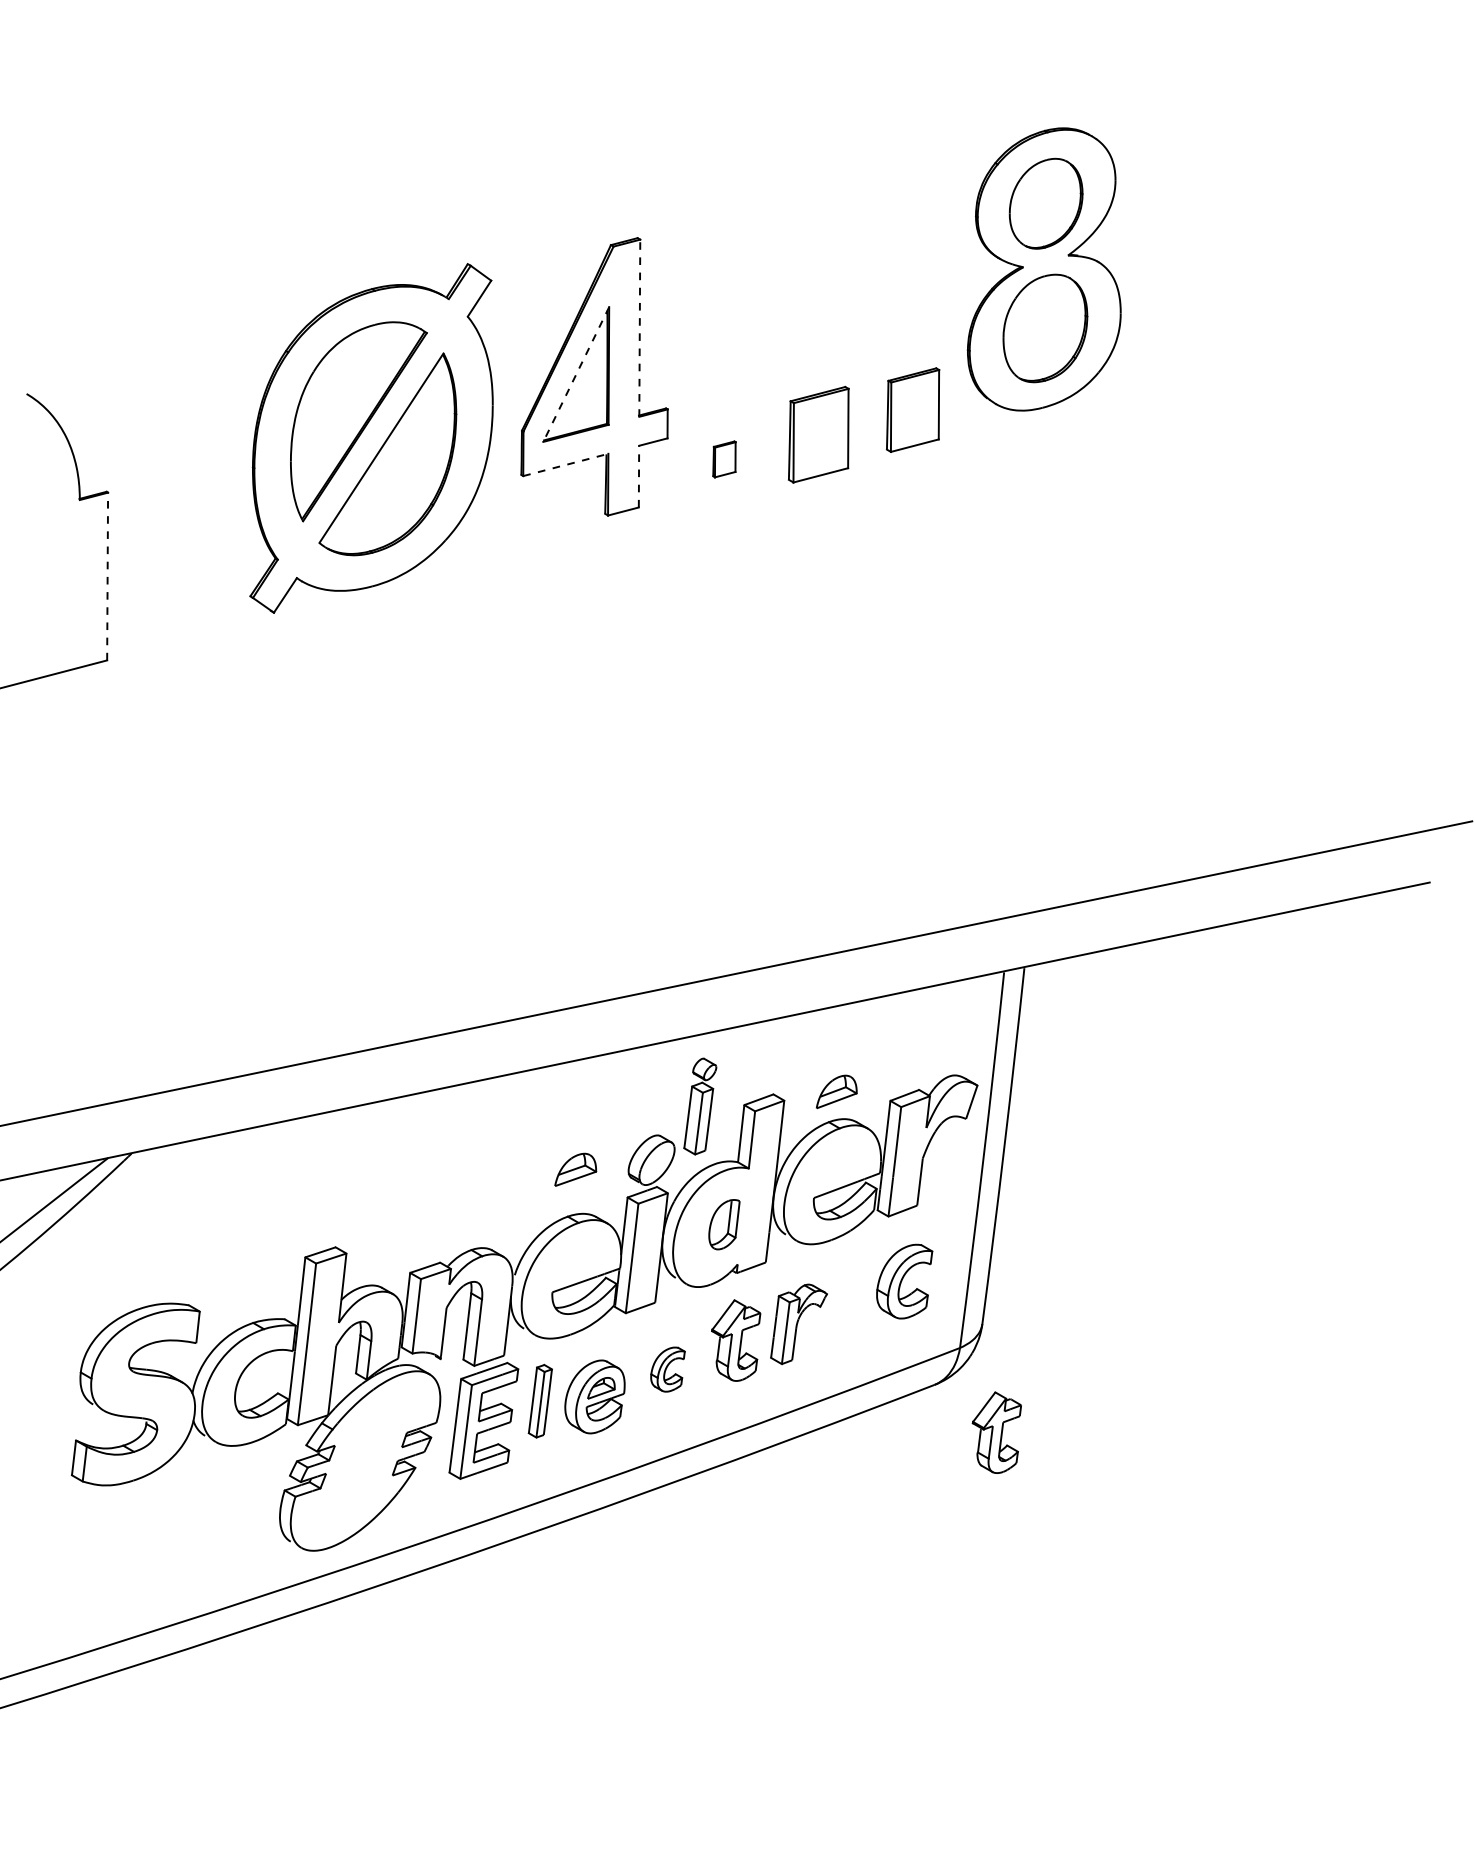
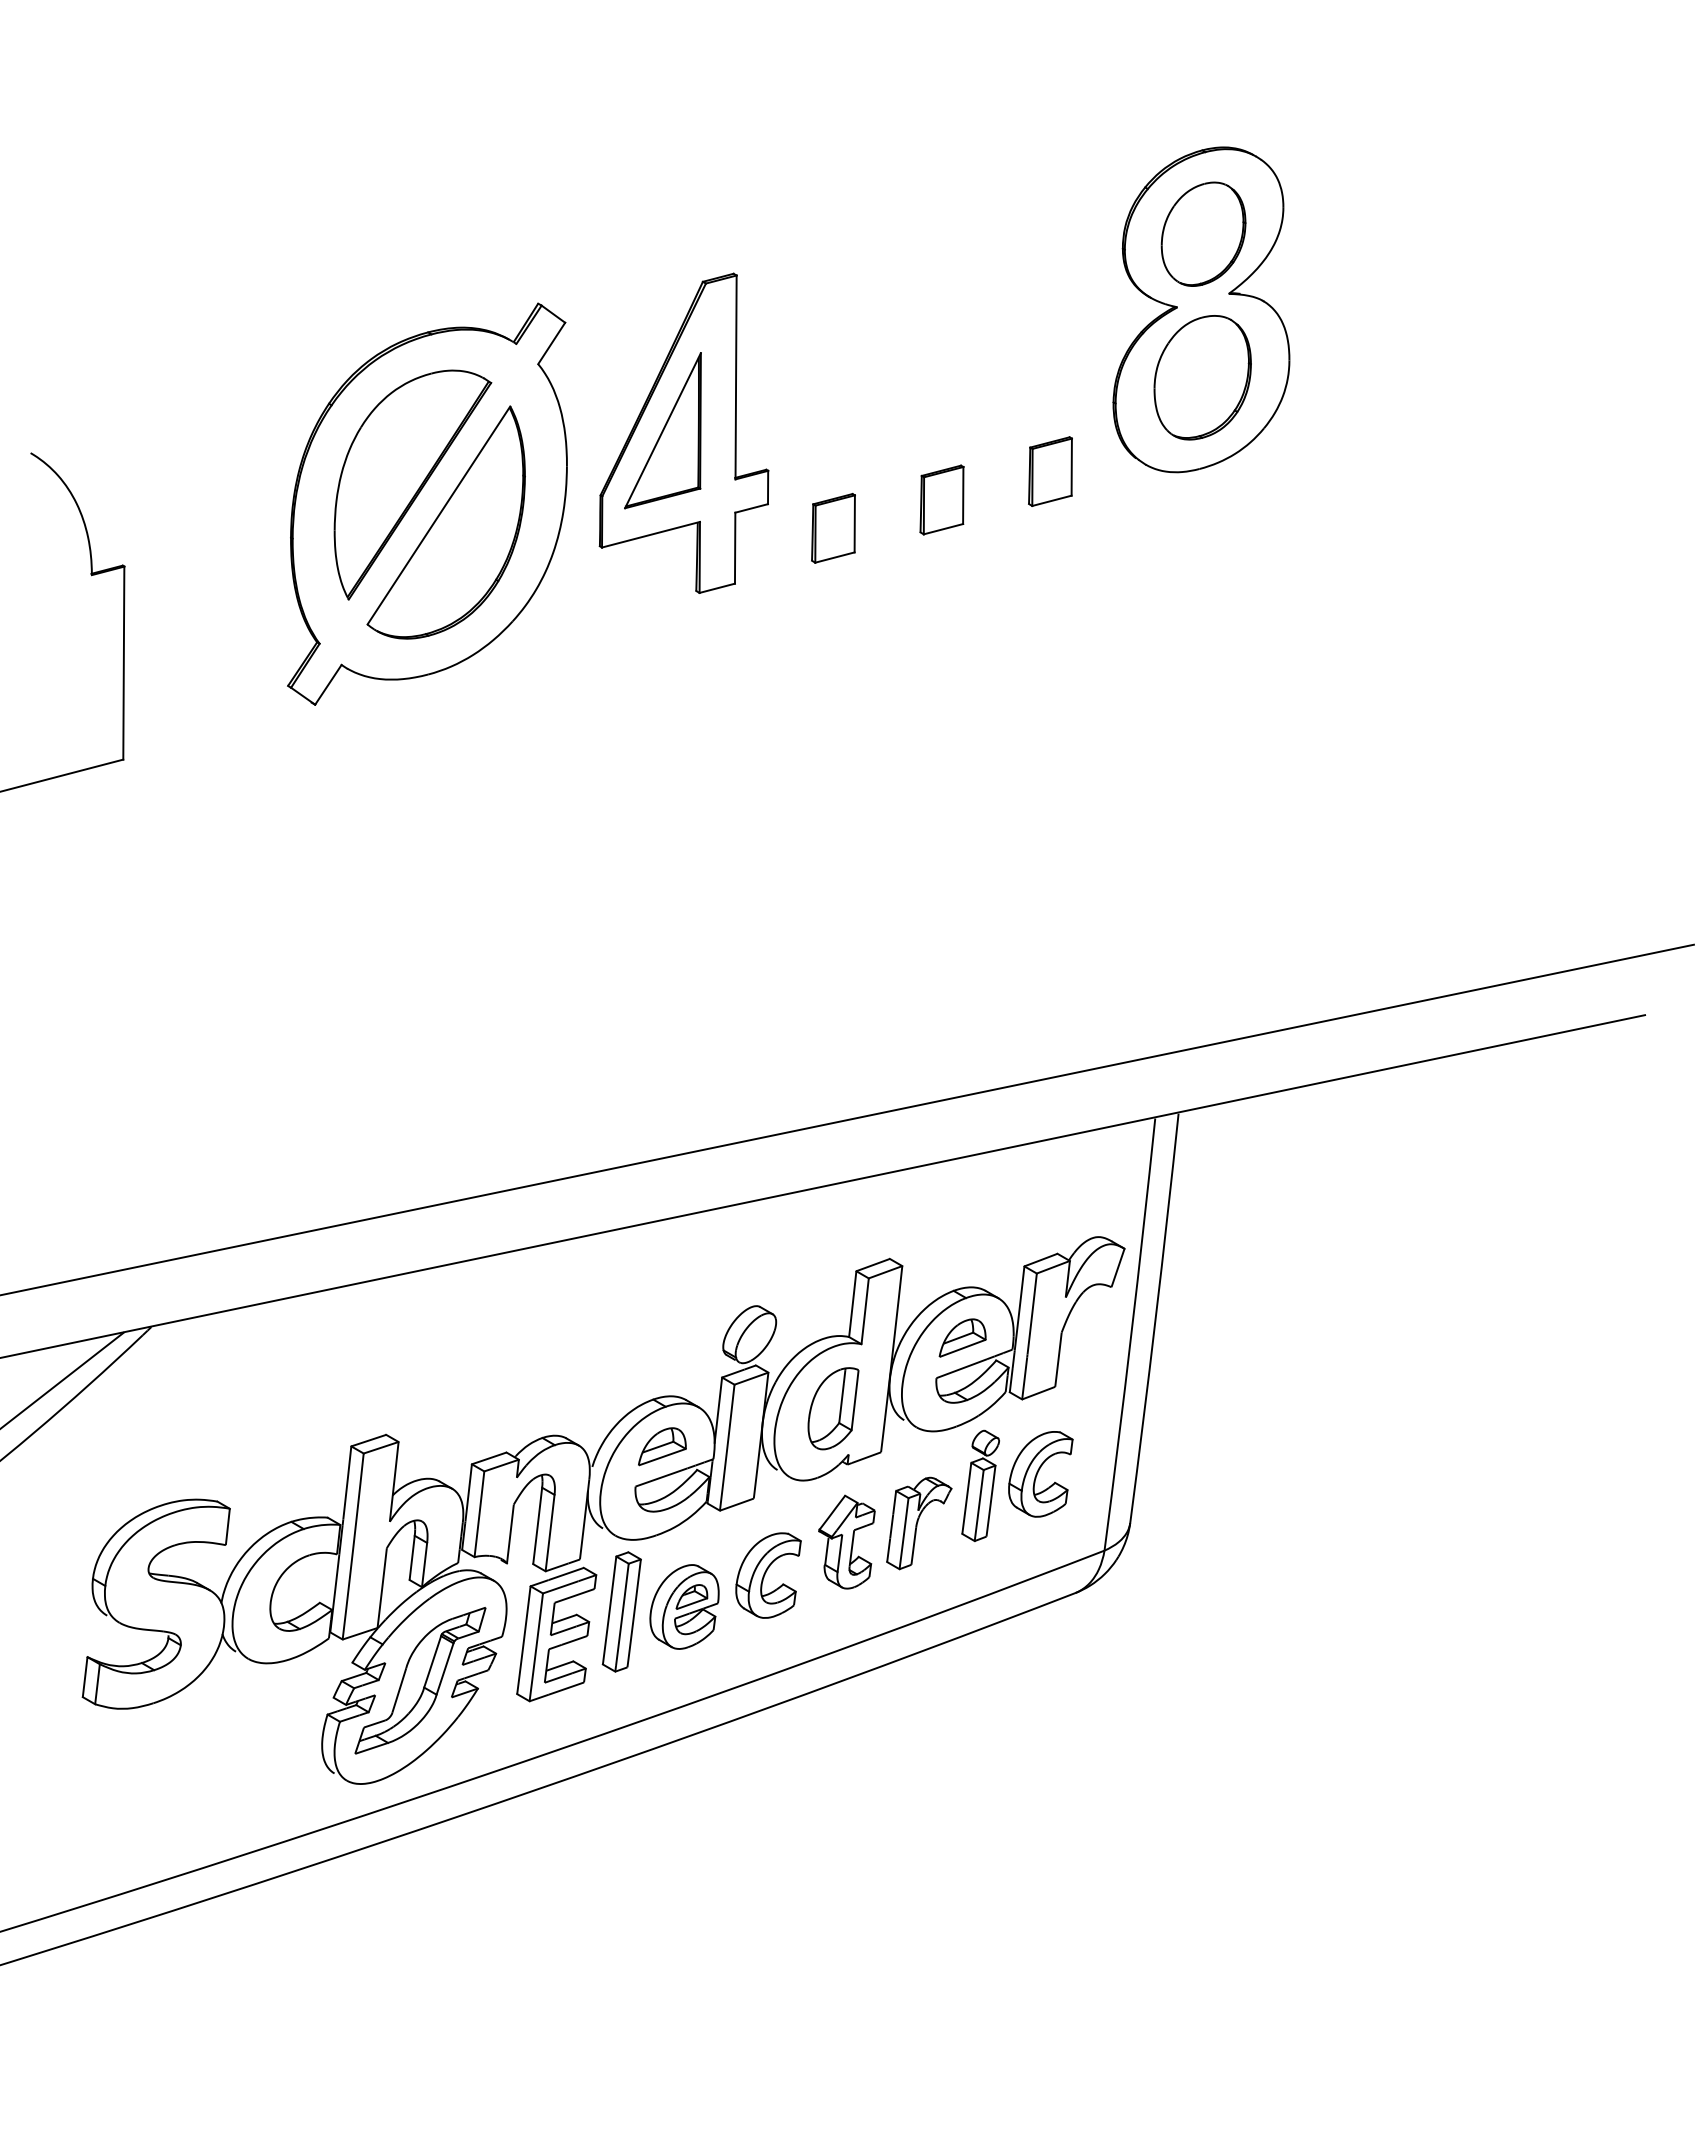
line: (640, 328) -> (736, 377), dashed -> solid
line: (575, 375) -> (662, 431), dashed -> solid
part: (913, 409) -> (1050, 471), size x0.71
part: (818, 434) -> (941, 499), size x0.62
part: (724, 459) -> (833, 528), size x1.67
line: (566, 464) -> (651, 534), dashed -> solid
line: (639, 476) -> (735, 547), dashed -> solid
line: (107, 575) -> (123, 662), dashed -> solid
part: (836, 1091) -> (962, 1337), moved
part: (700, 1106) -> (980, 1485), moved
part: (575, 1169) -> (662, 1446), moved
part: (724, 1224) -> (833, 1408), size x1.43
part: (667, 1369) -> (768, 1575), size x1.67
part: (540, 1400) -> (621, 1611), size x1.43
part: (996, 1432) -> (1146, 1647), removed
part: (365, 1460) -> (420, 1680), added

